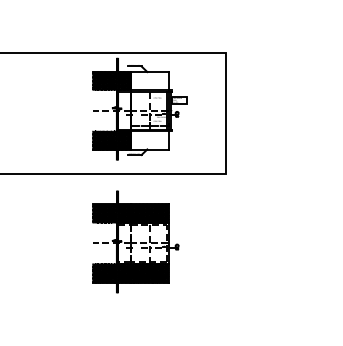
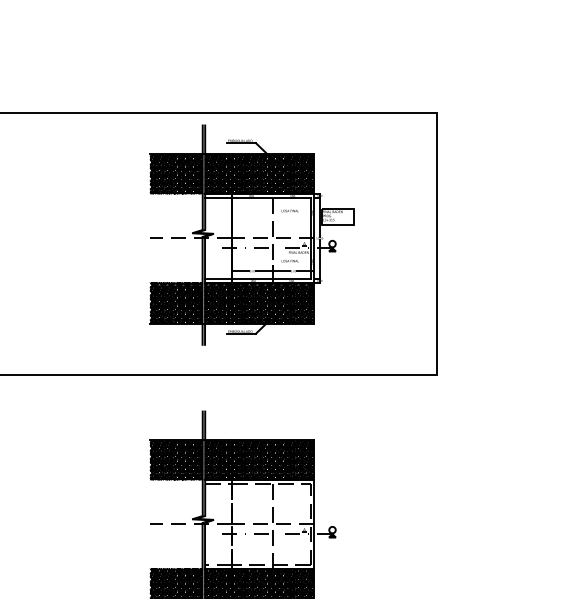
hatch: (149, 80) -> (272, 173), added
hatch: (149, 140) -> (272, 302), added

